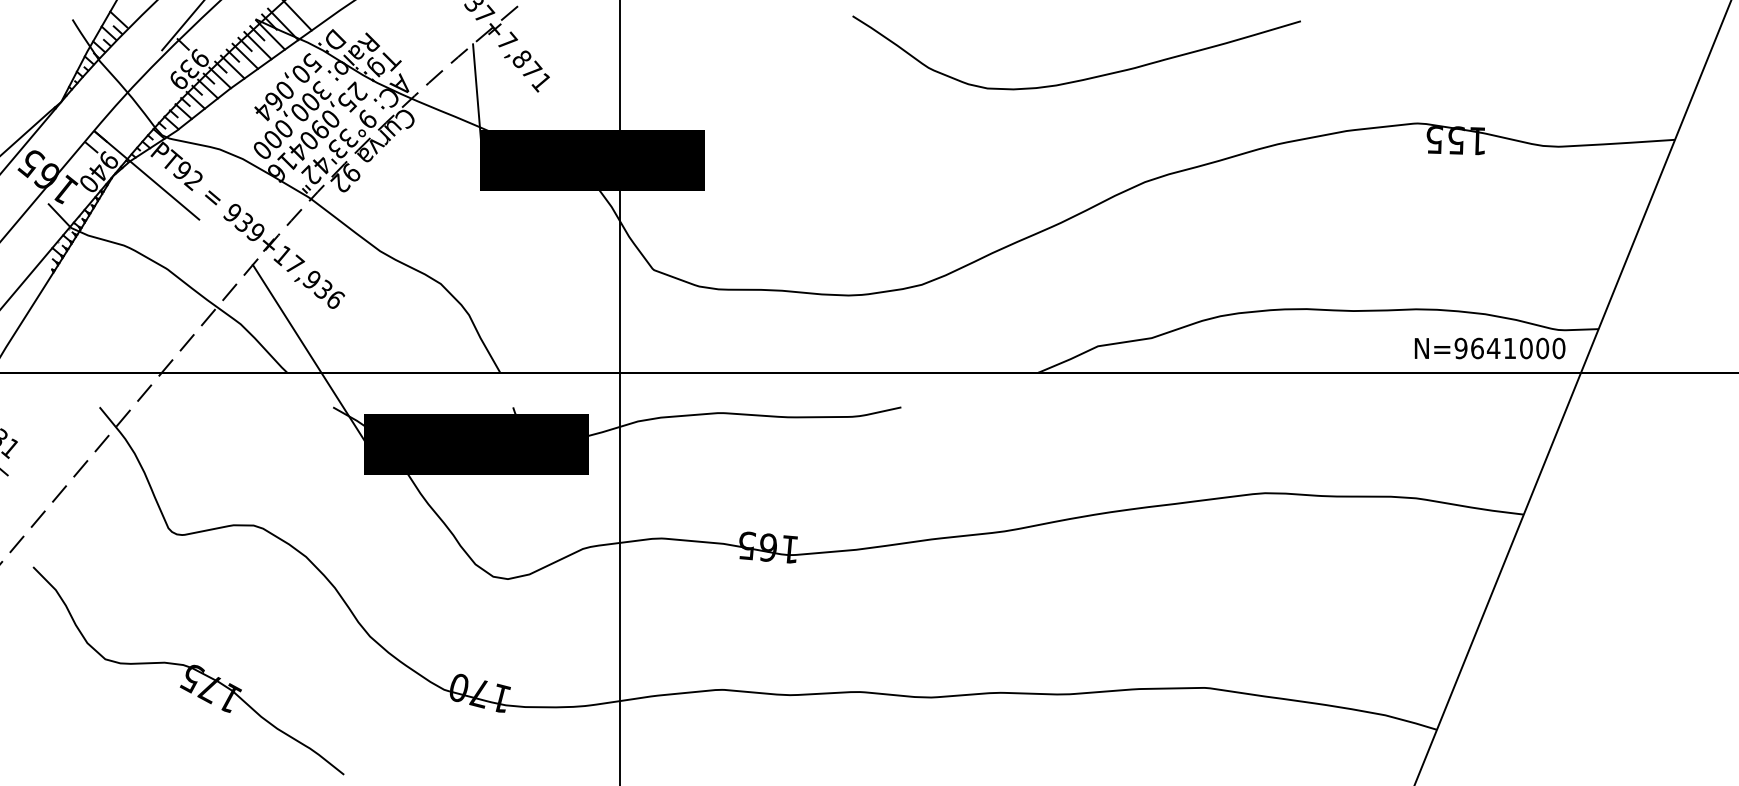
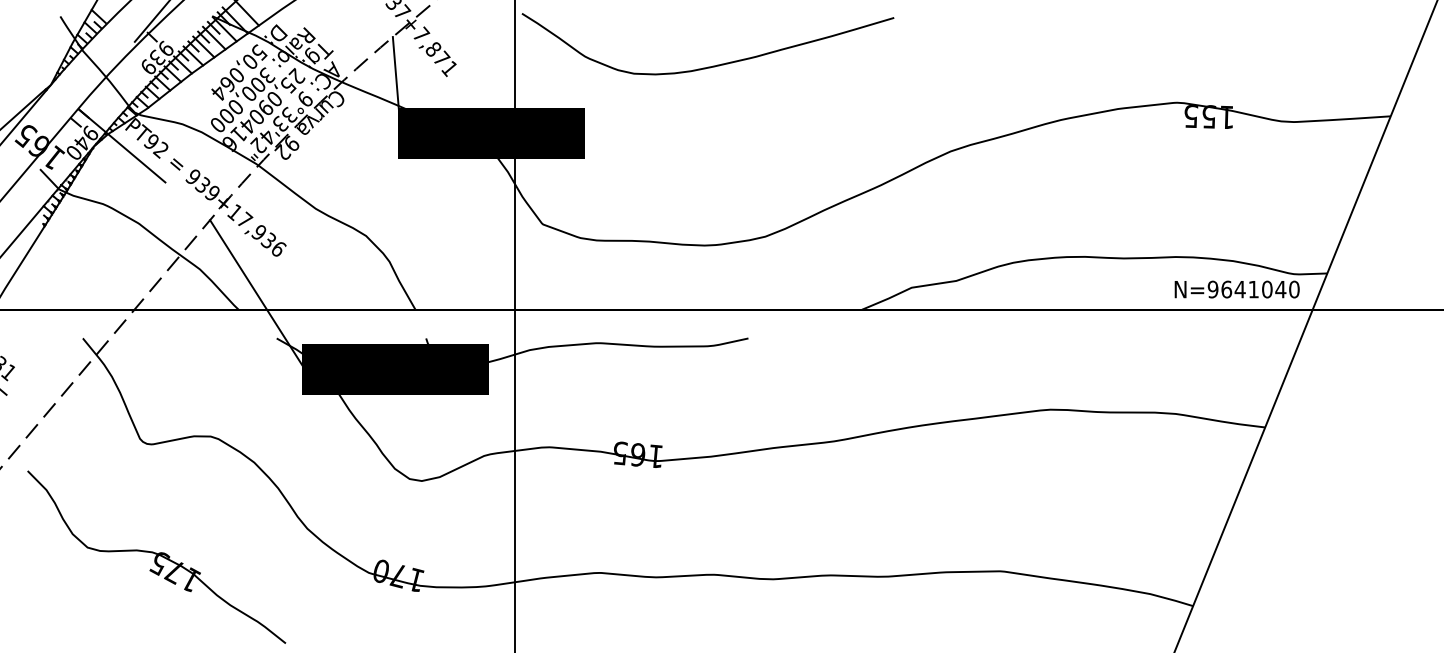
curve: (1079, 79) -> (710, 66), moved
text: (1542, 348) -> (1280, 289), N=9641000 -> N=9641040

